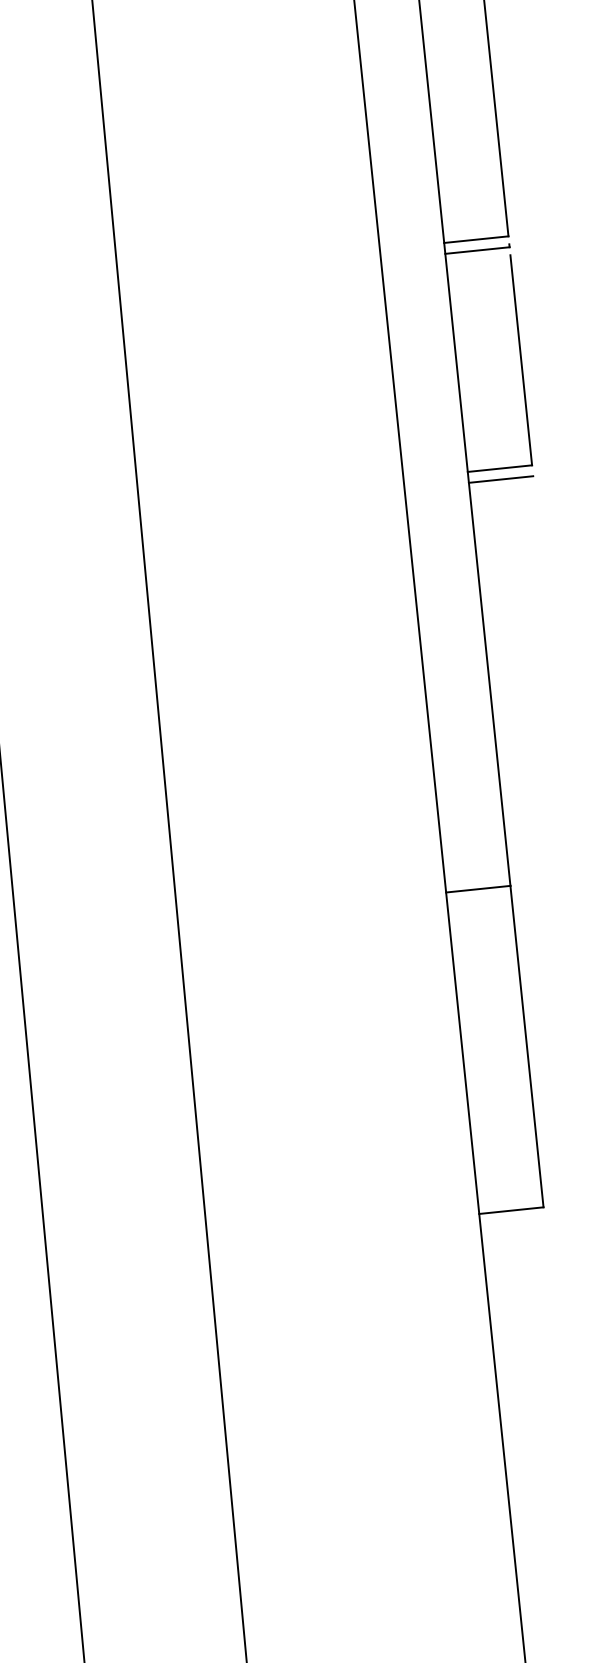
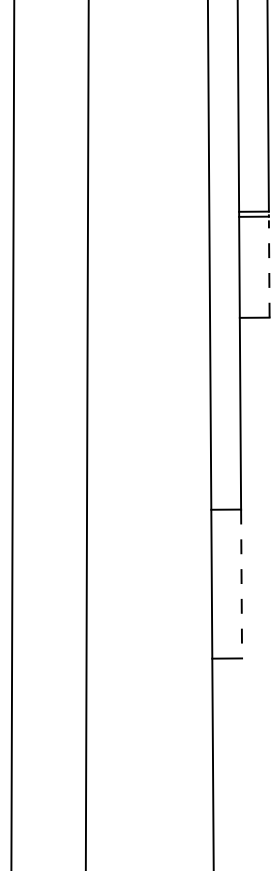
line: (521, 361) -> (269, 269), solid -> dashed
line: (500, 478) -> (254, 322), removed
line: (526, 1047) -> (241, 584), solid -> dashed

